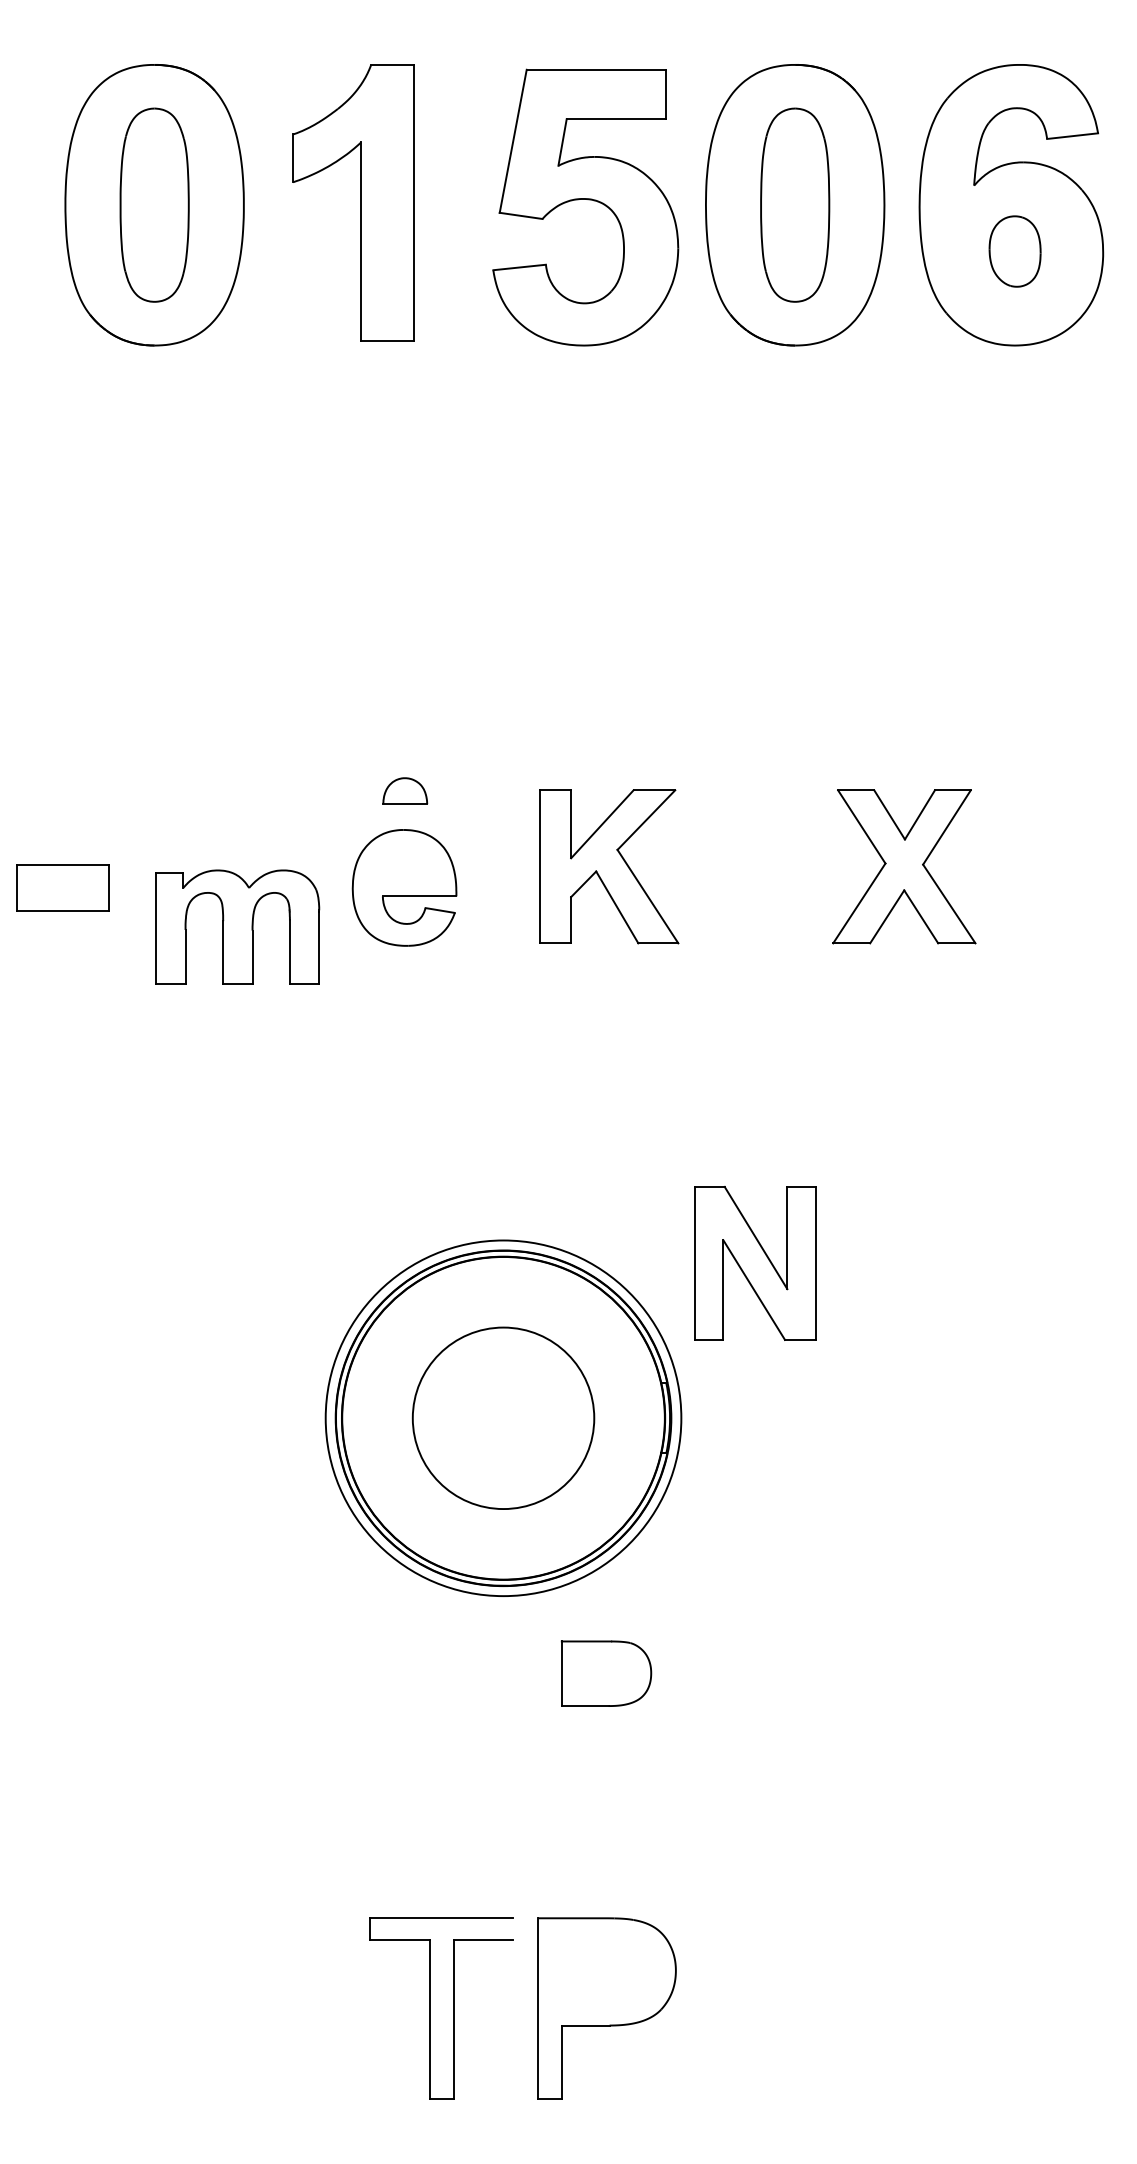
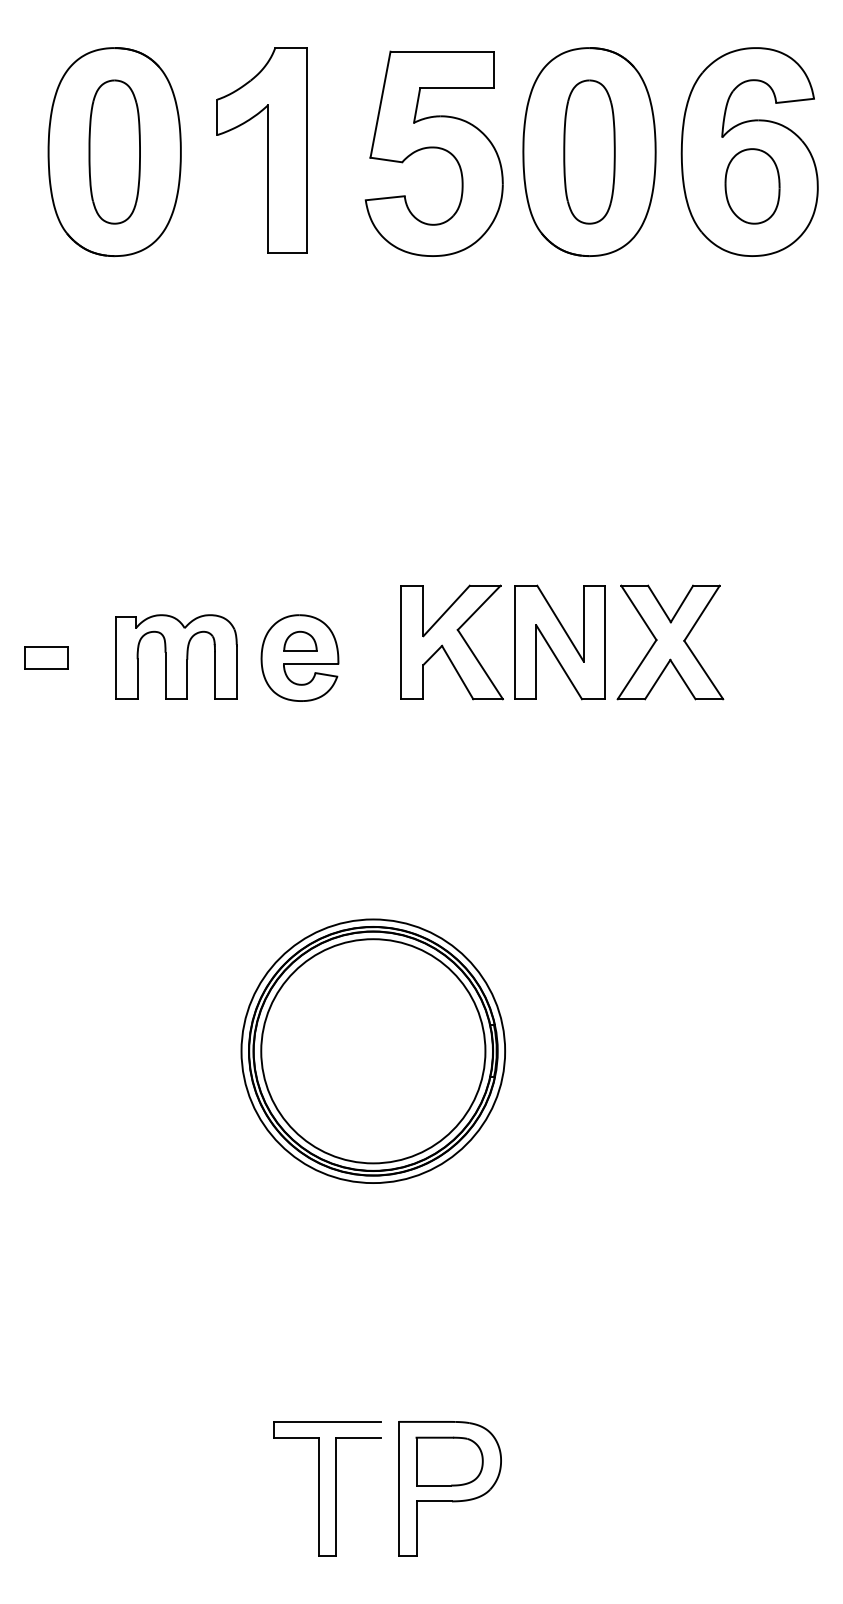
part: (1015, 251) -> (752, 186), size x1.43
part: (405, 789) -> (300, 640), moved
part: (62, 887) -> (46, 657), size x0.62
part: (237, 926) -> (176, 656), moved
part: (754, 1263) -> (559, 642), moved
circle: (503, 1418) -> (373, 1051), size x1.67
part: (606, 1673) -> (449, 1461), moved

